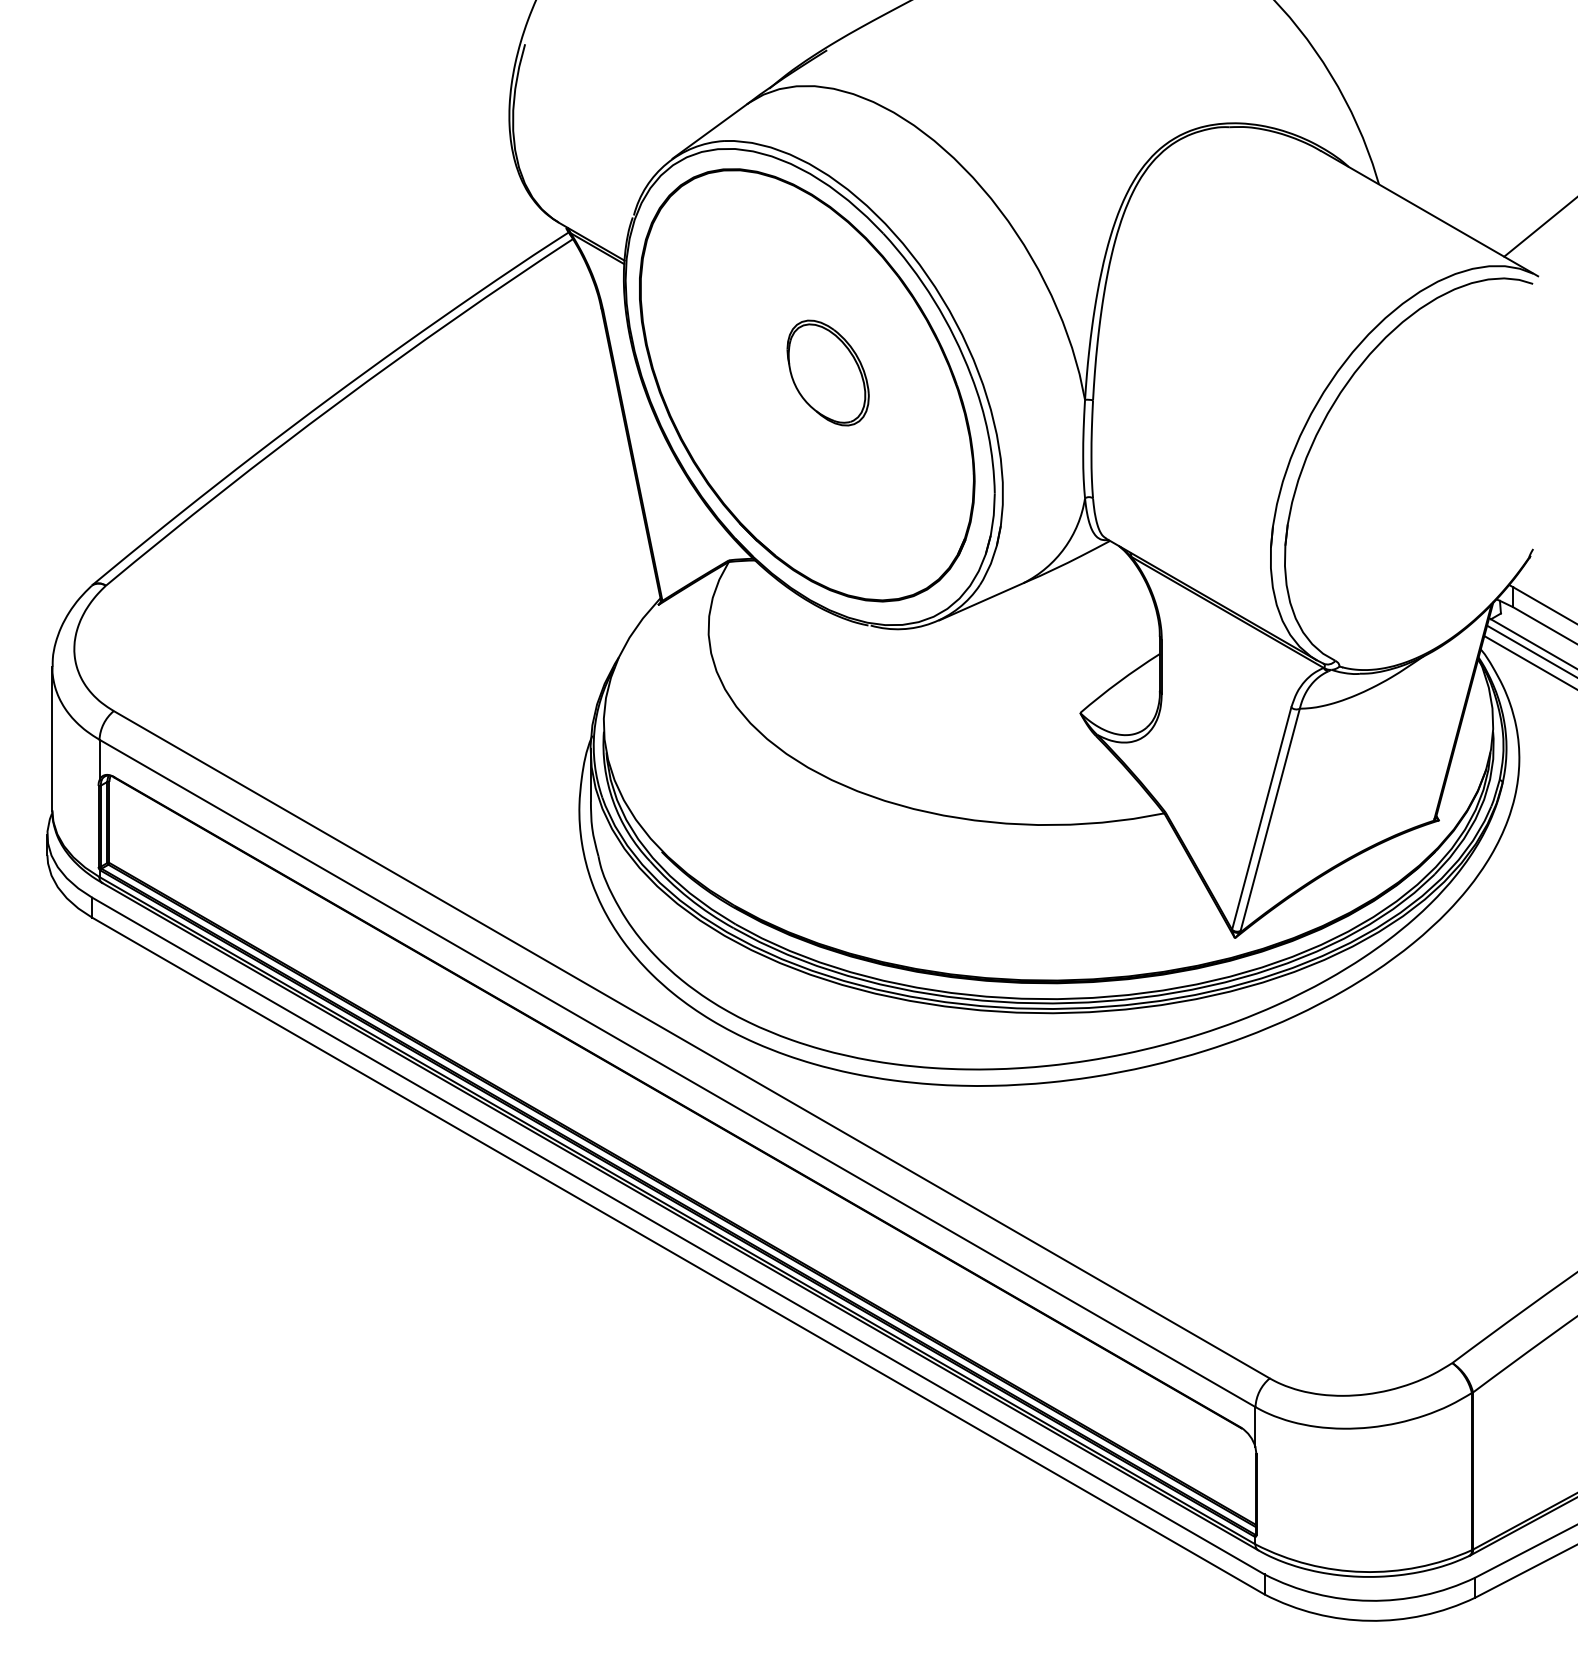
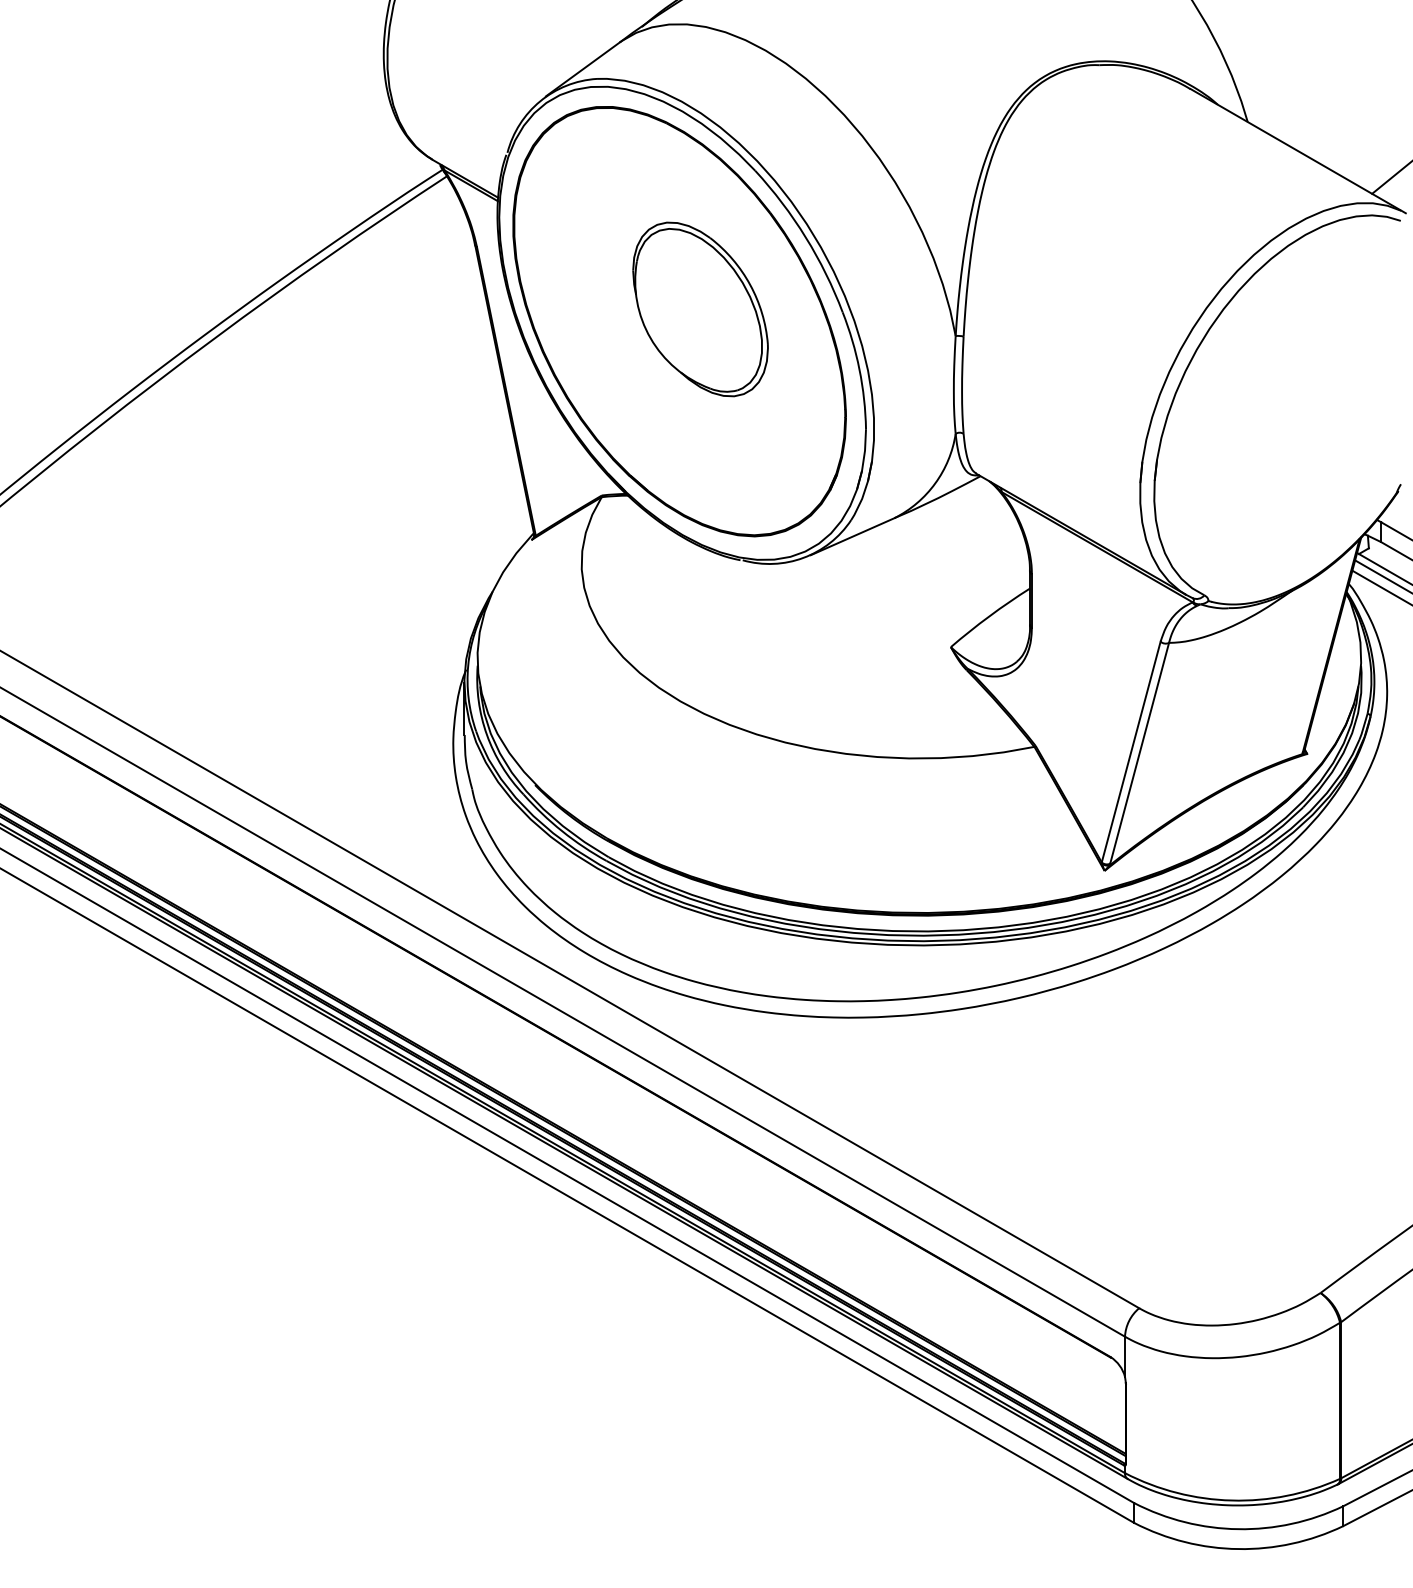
part: (827, 372) -> (699, 308), size x1.67

